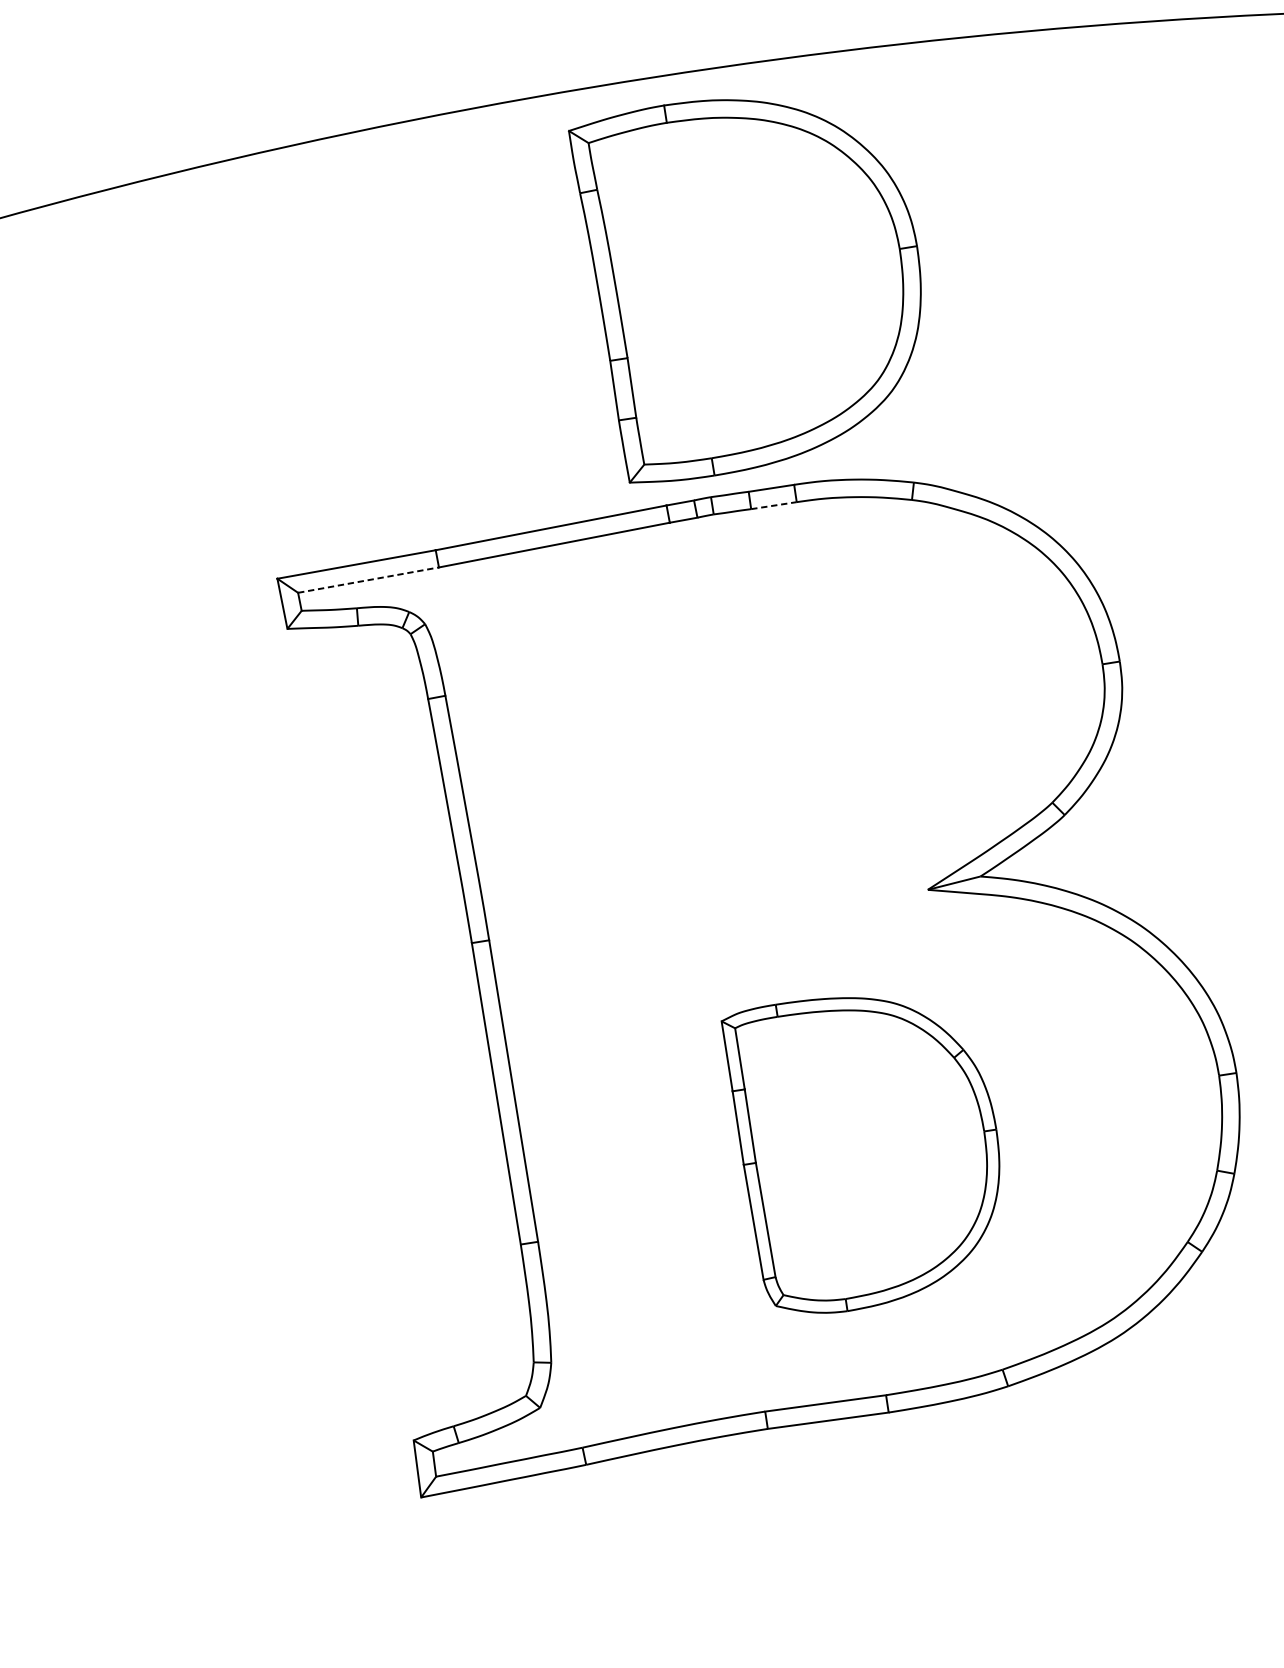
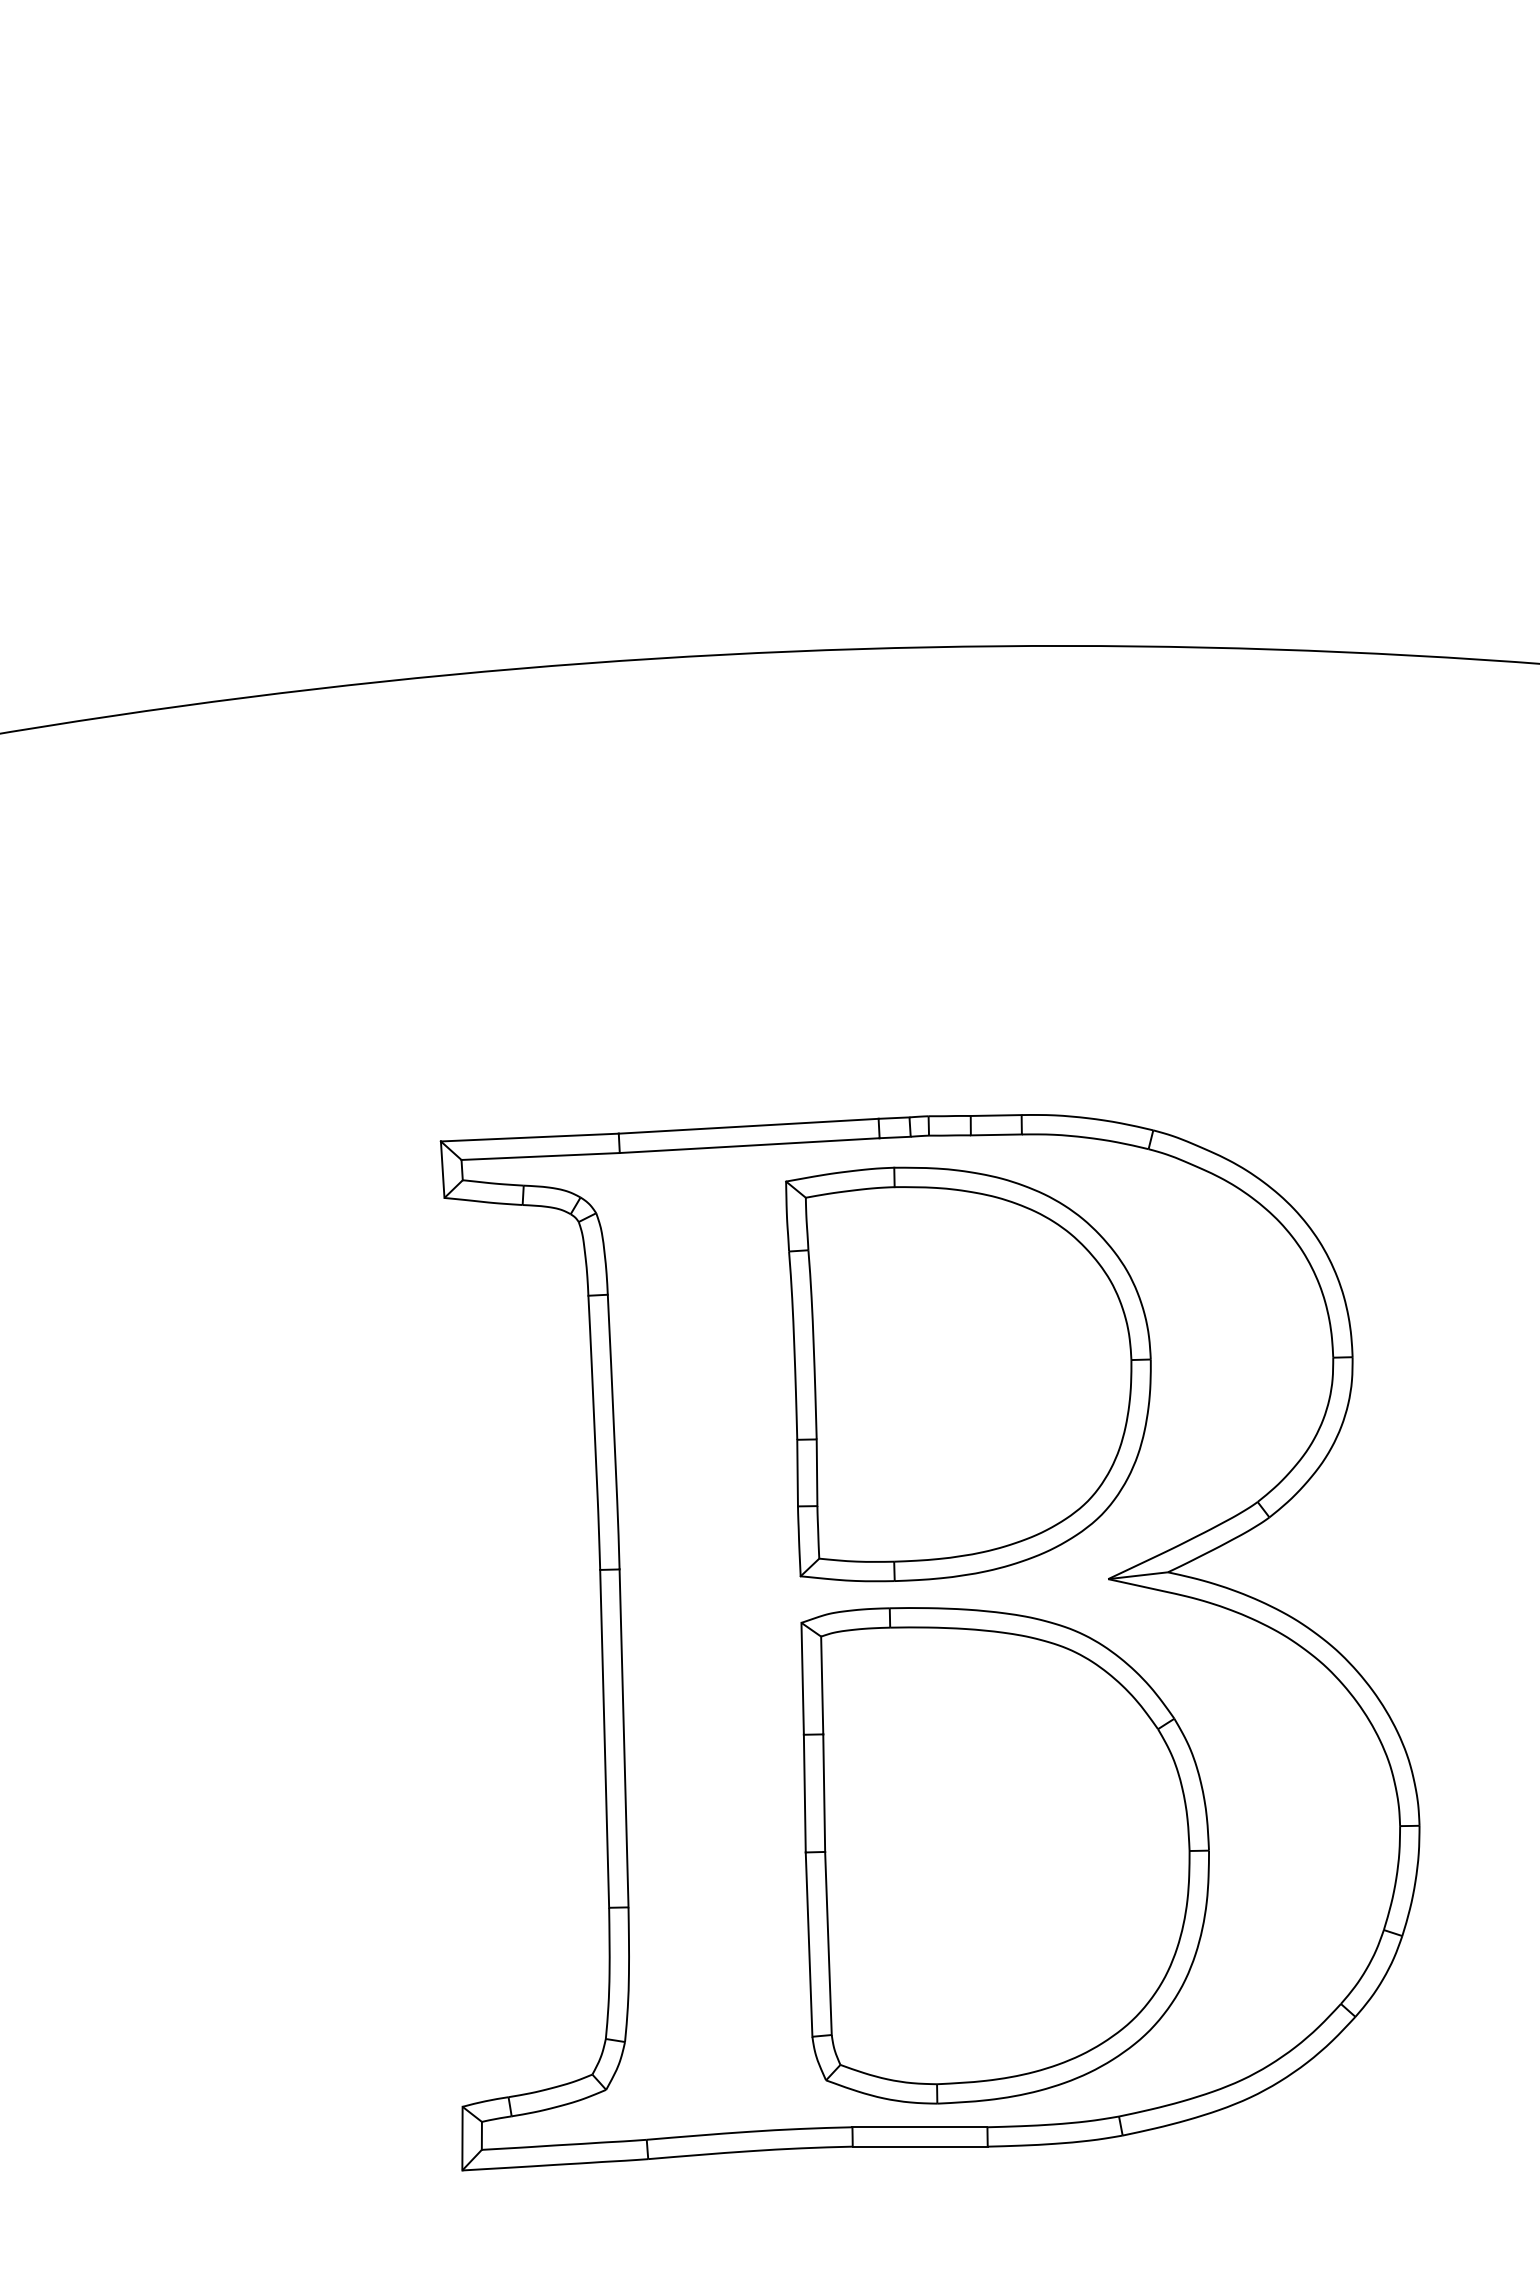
part: (755, 281) -> (968, 1374), moved
line: (774, 505) -> (996, 1134), dashed -> solid
line: (369, 580) -> (541, 1156), dashed -> solid
part: (868, 1149) -> (1004, 1855), size x1.43

